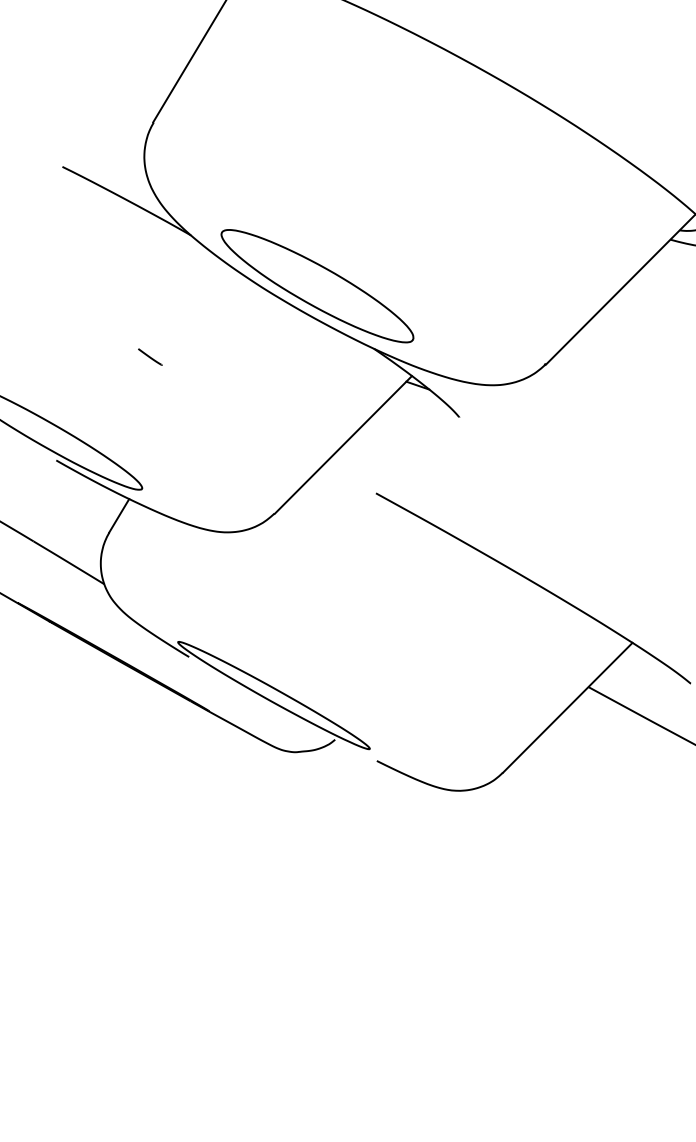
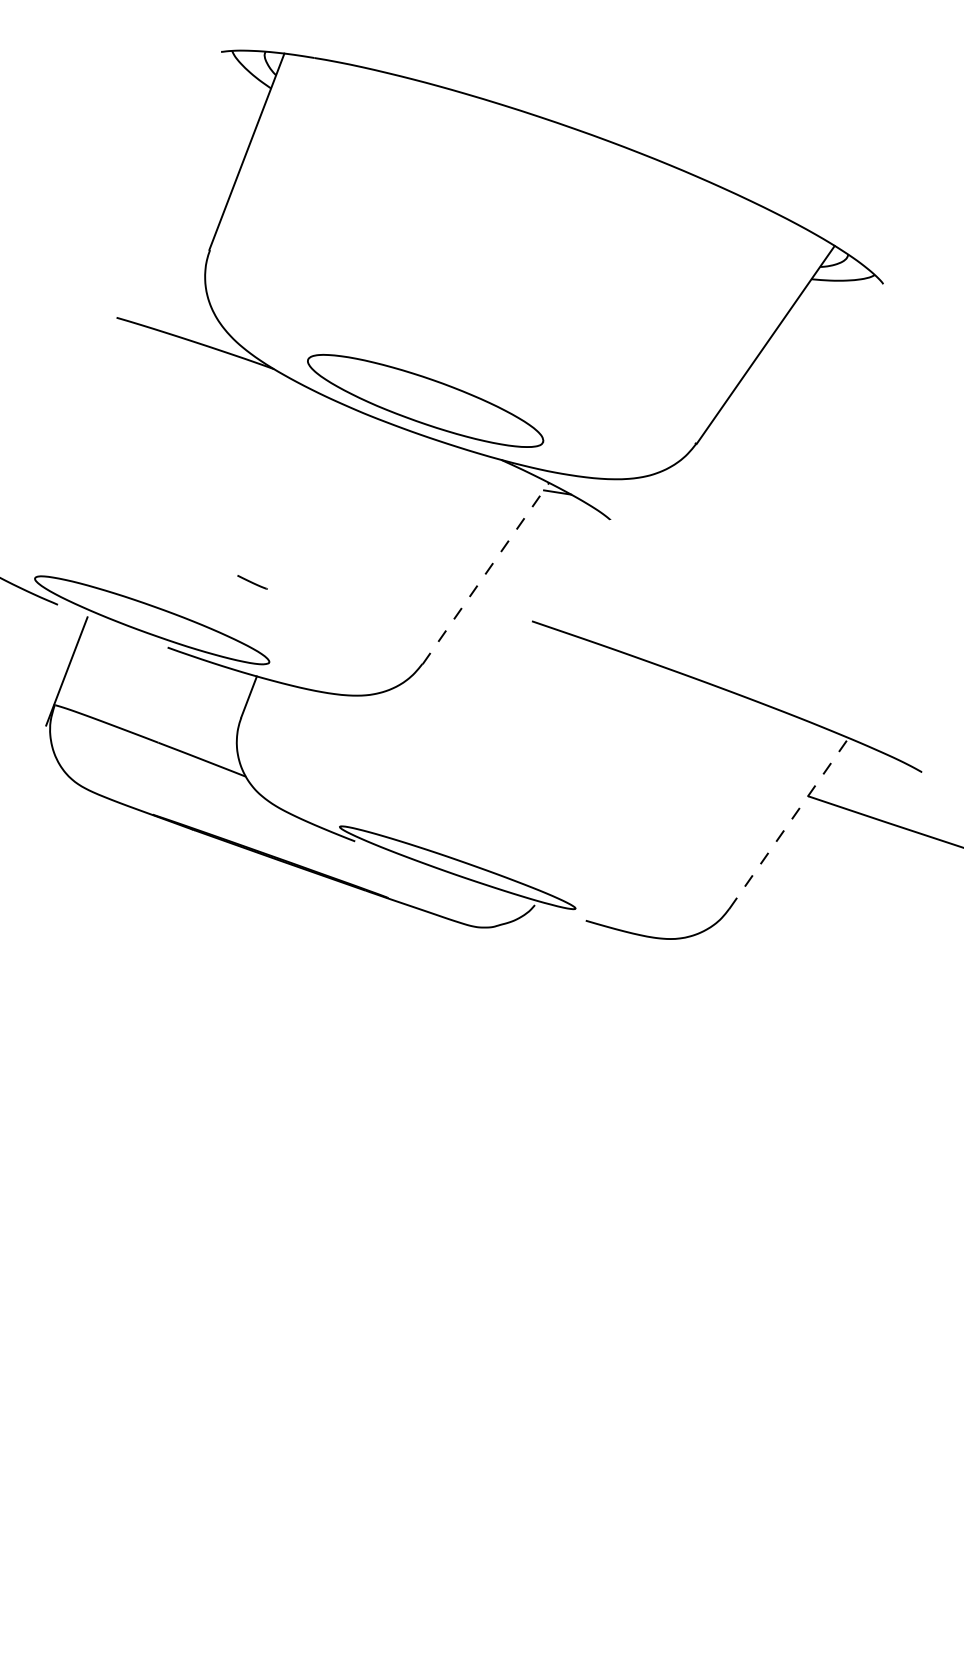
line: (150, 357) -> (252, 582), moved
line: (343, 444) -> (486, 573), solid -> dashed
line: (568, 707) -> (789, 823), solid -> dashed

